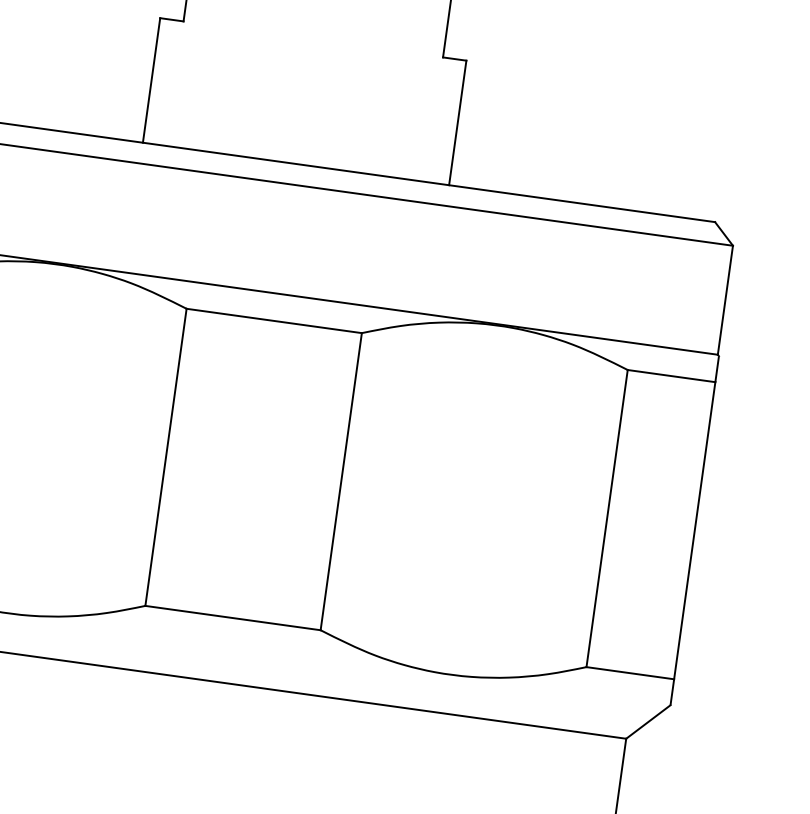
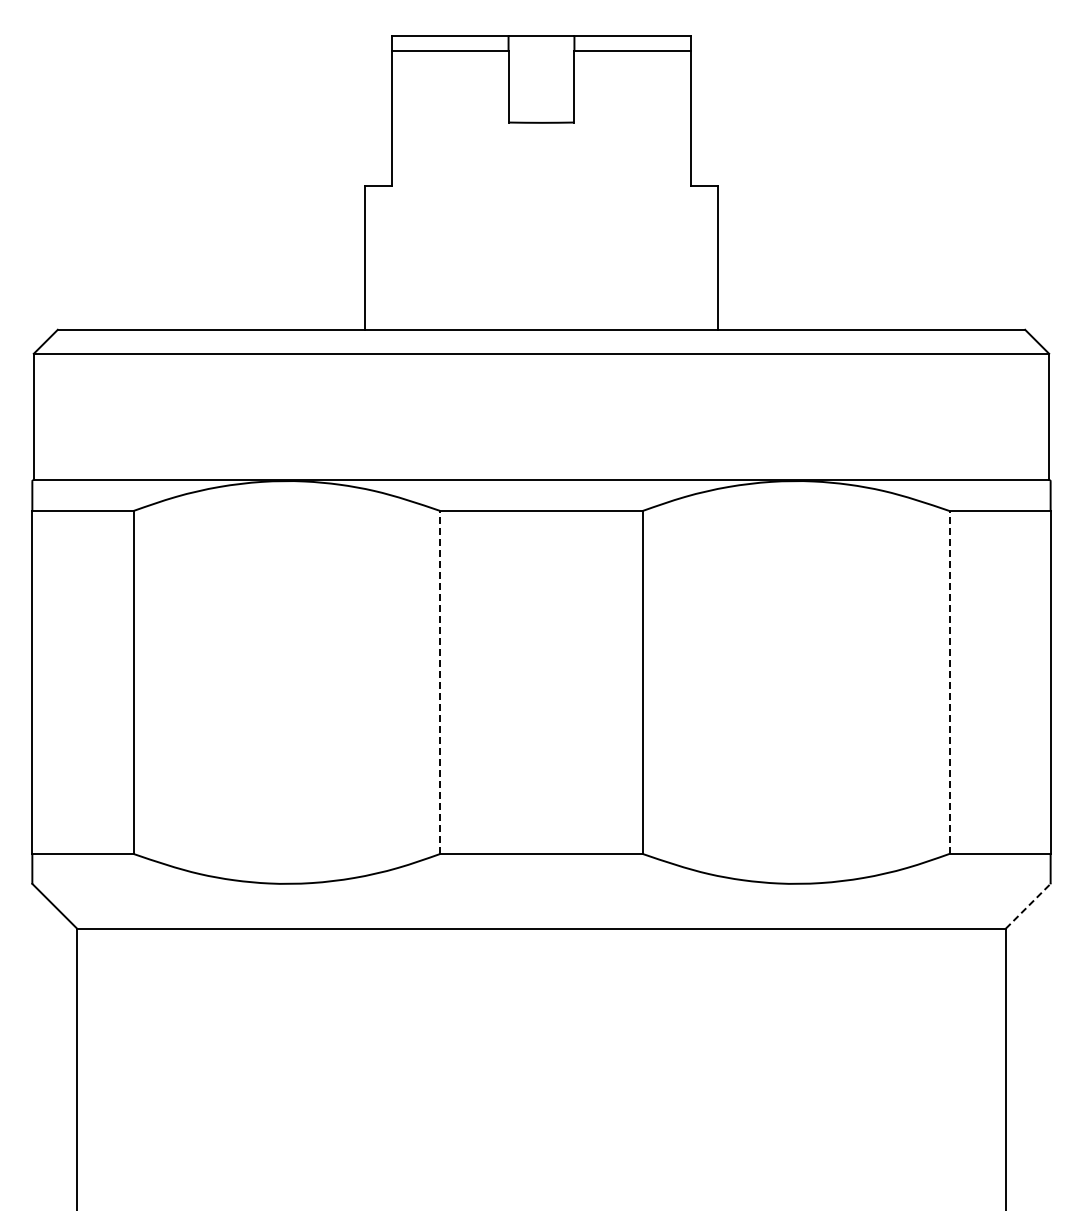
line: (166, 456) -> (440, 681), solid -> dashed
line: (607, 517) -> (949, 681), solid -> dashed
line: (648, 722) -> (1028, 906), solid -> dashed

